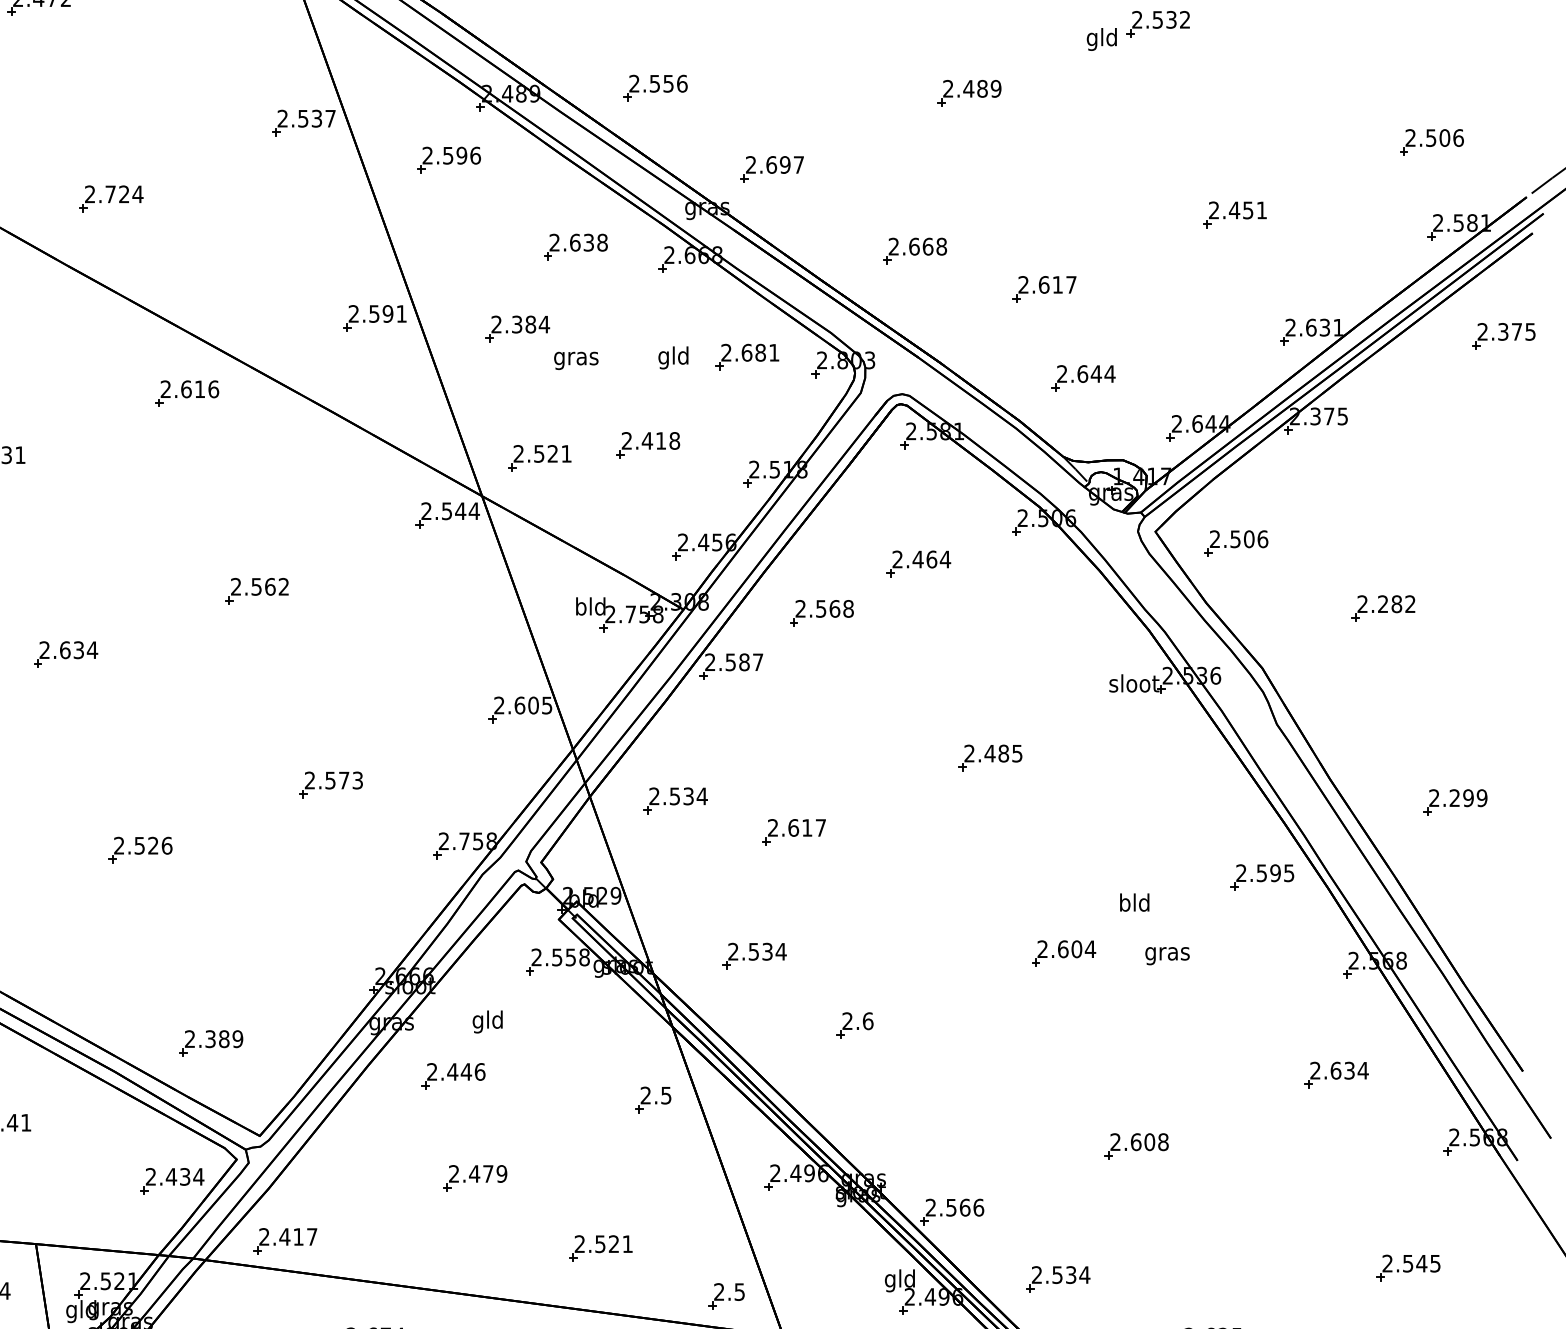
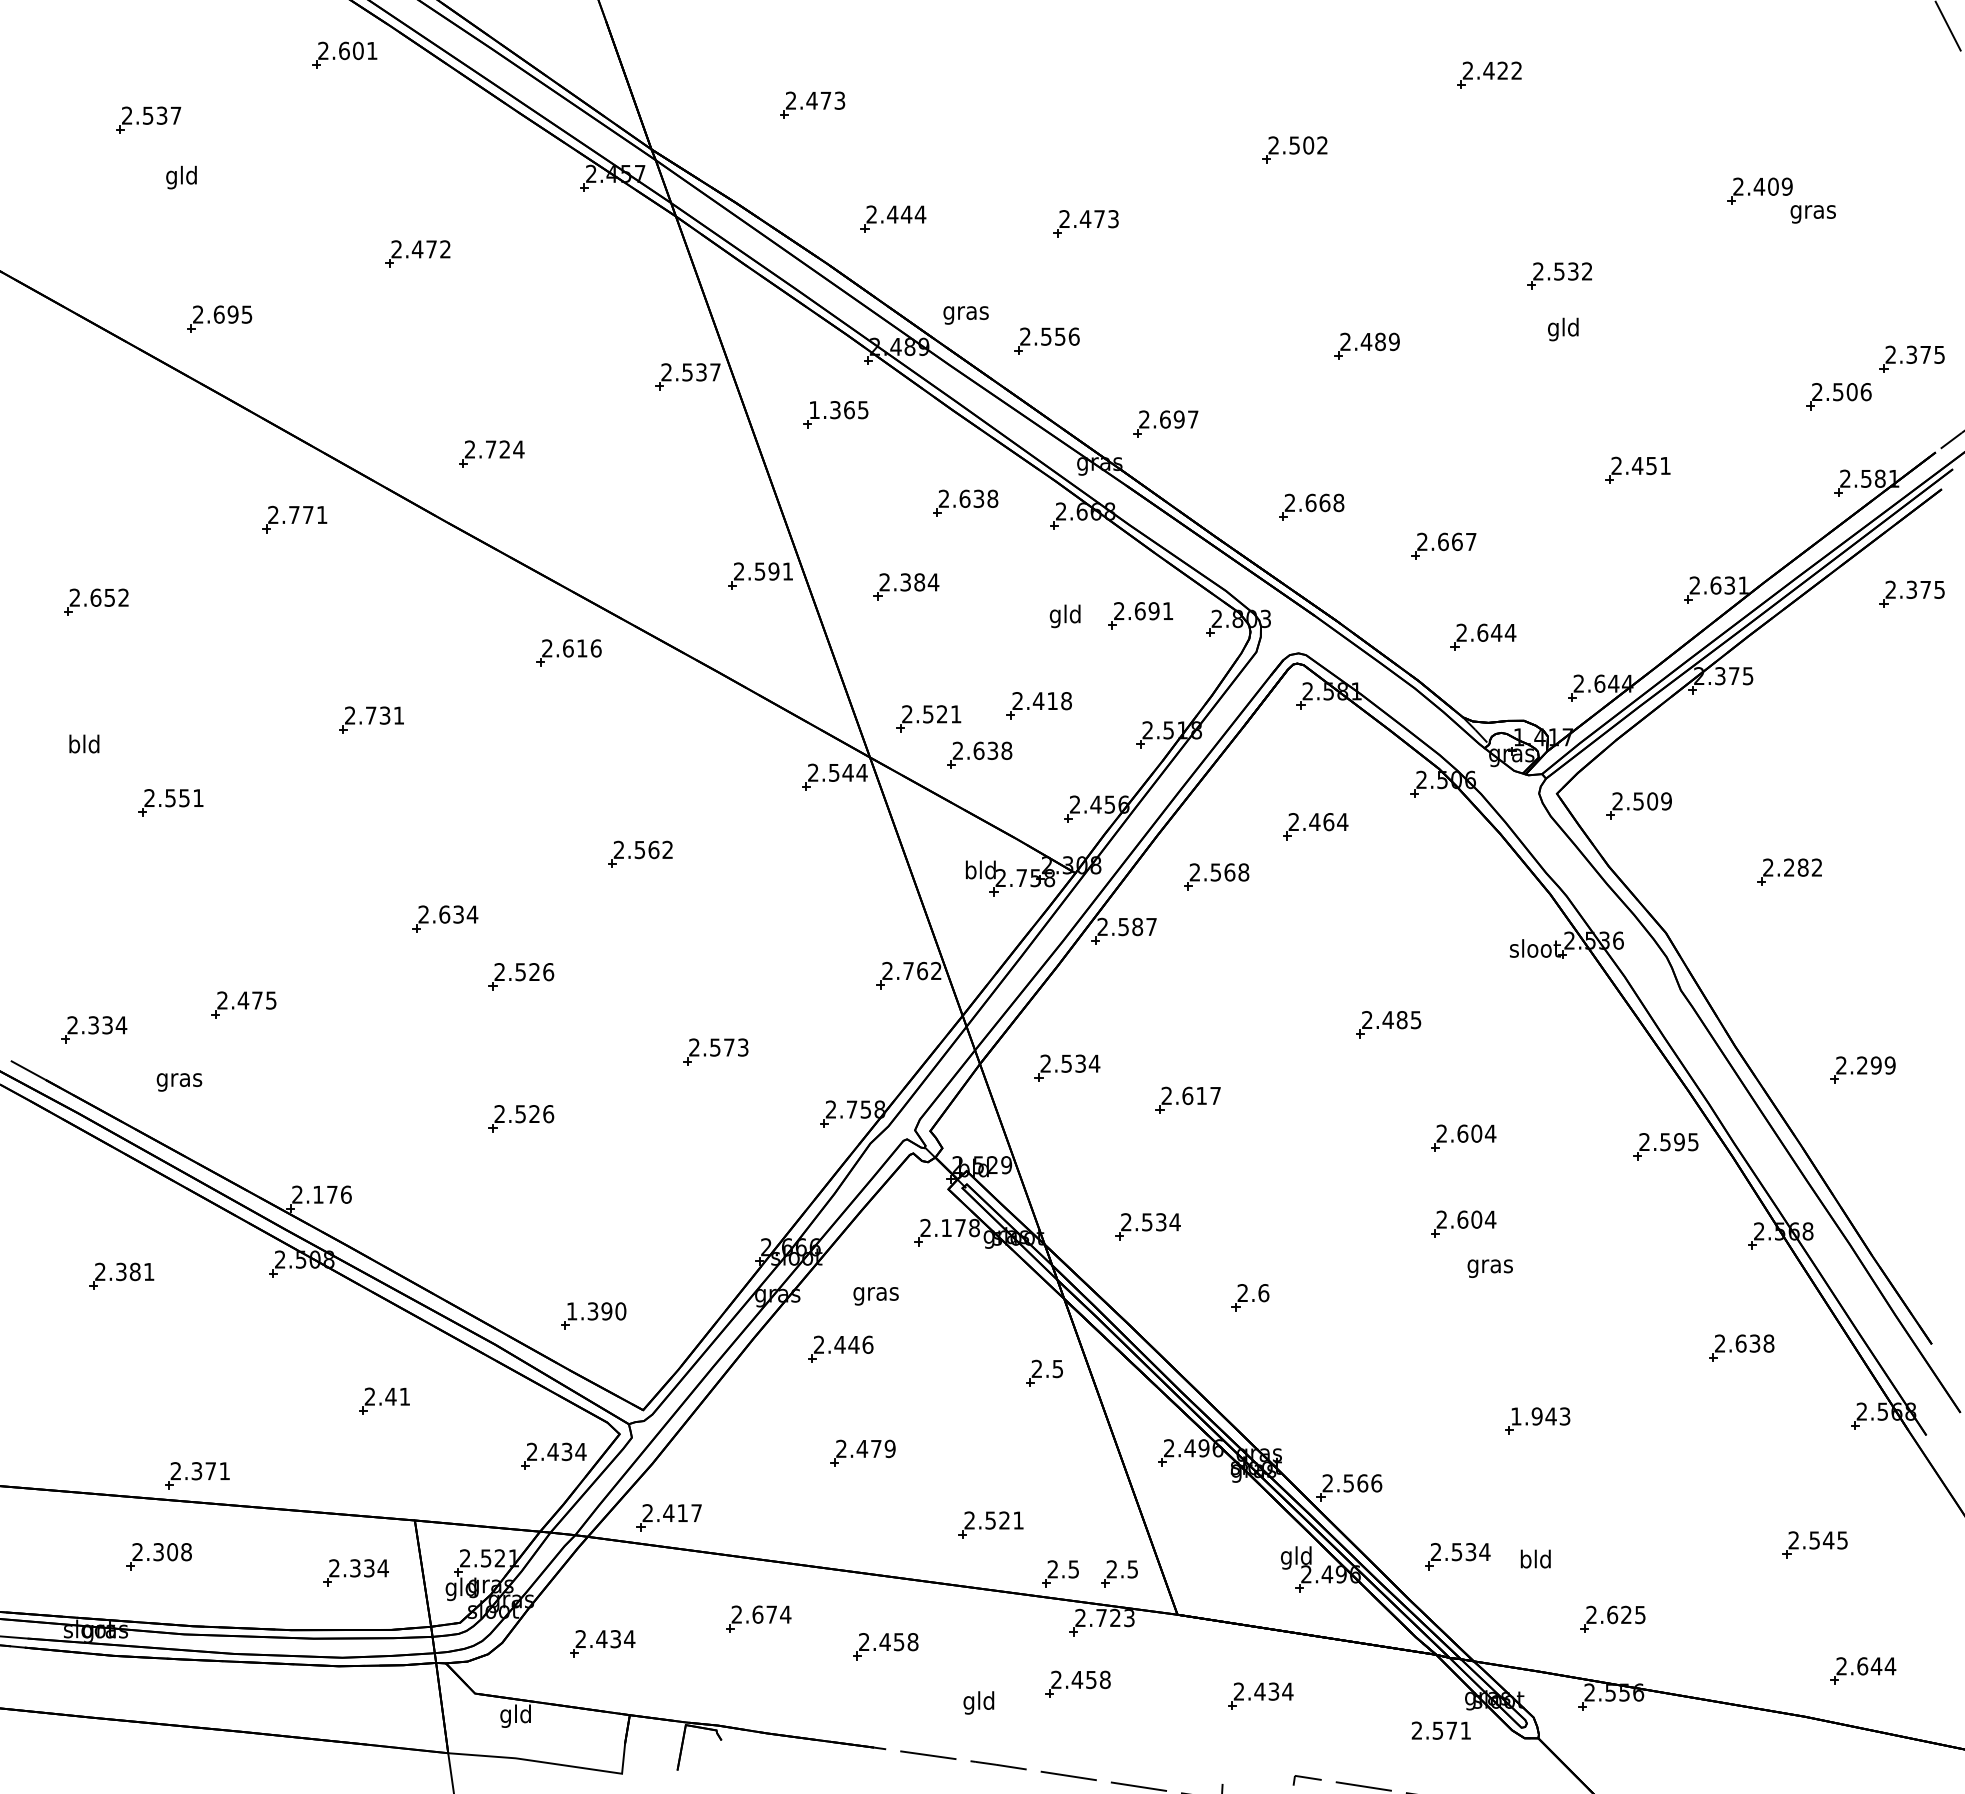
text: (1102, 39) -> (1563, 329), moved
part: (1502, 105) -> (1911, 358), added
text: (451, 156) -> (838, 410), 2.596 -> 1.365
text: (1057, 284) -> (1457, 541), 2.617 -> 2.667
text: (760, 353) -> (1153, 611), 2.681 -> 2.691
text: (575, 360) -> (965, 315), moved
part: (589, 493) -> (979, 754), added
text: (1262, 539) -> (1666, 801), 2.506 -> 2.509
text: (533, 705) -> (922, 970), 2.605 -> 2.762
part: (140, 710) -> (521, 976), added
part: (1063, 868) -> (1463, 1137), added
text: (1134, 902) -> (1535, 1558), moved
text: (1166, 955) -> (1489, 1268), moved
text: (563, 957) -> (953, 1228), 2.558 -> 2.178
text: (487, 1021) -> (875, 1293), gld -> gras
text: (214, 1039) -> (596, 1311), 2.389 -> 1.390
text: (1362, 1070) -> (1768, 1343), 2.634 -> 2.638
text: (1139, 1142) -> (1540, 1416), 2.608 -> 1.943
part: (668, 1296) -> (1060, 1573), added

